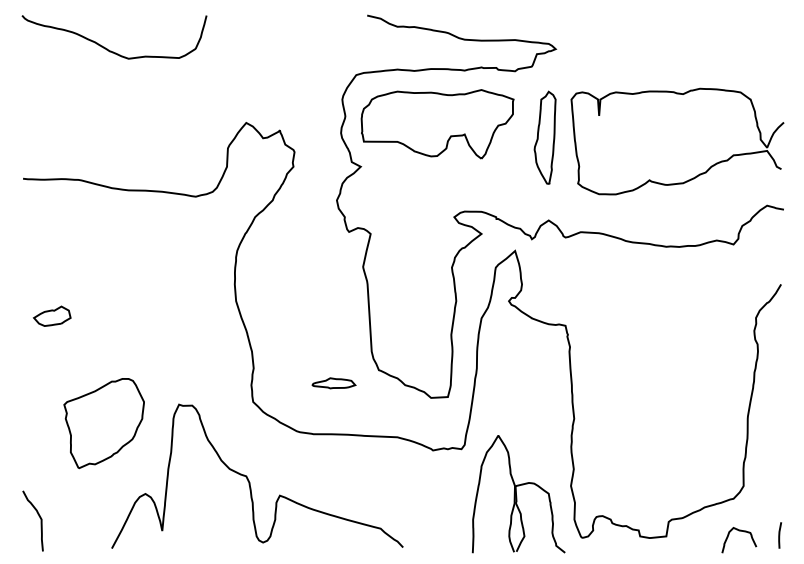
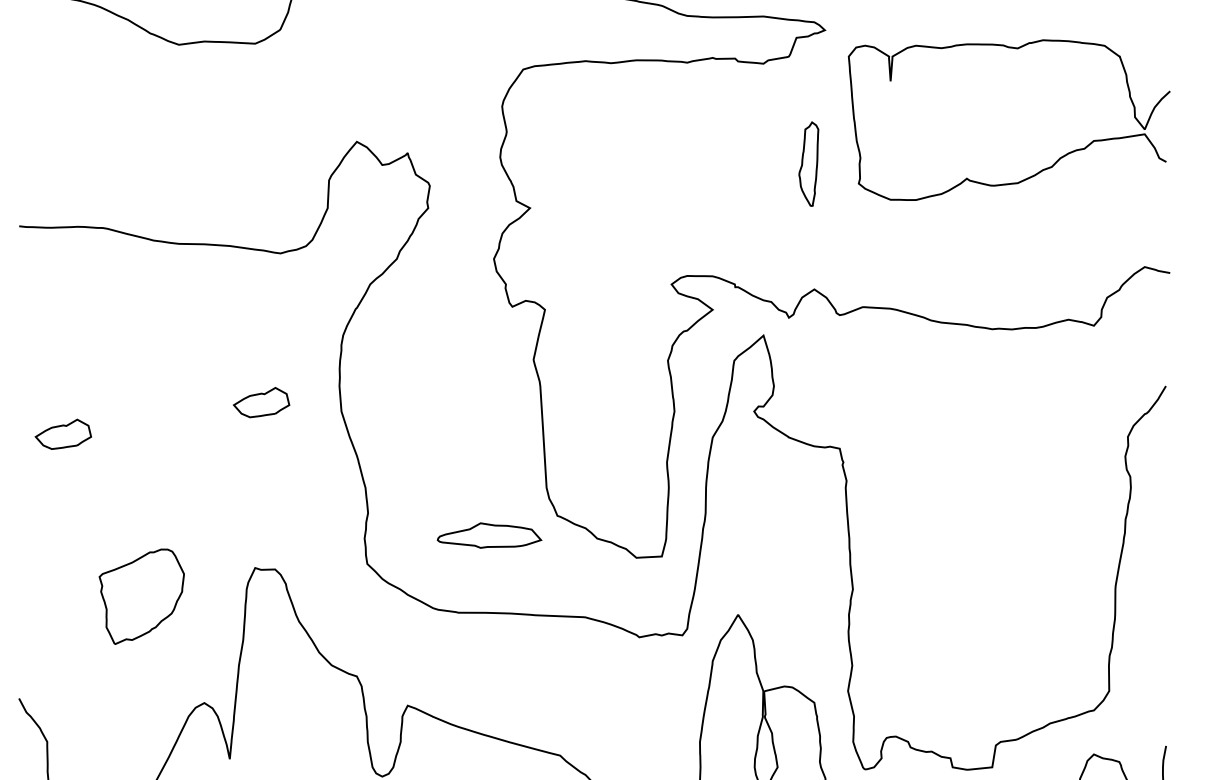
part: (437, 124) -> (646, 144), removed
part: (544, 137) -> (807, 163), size x0.6
curve: (699, 173) -> (1042, 168), moved
part: (182, 294) -> (260, 401), added
part: (333, 383) -> (488, 536), size x1.6
part: (103, 423) -> (140, 596), size x0.7

